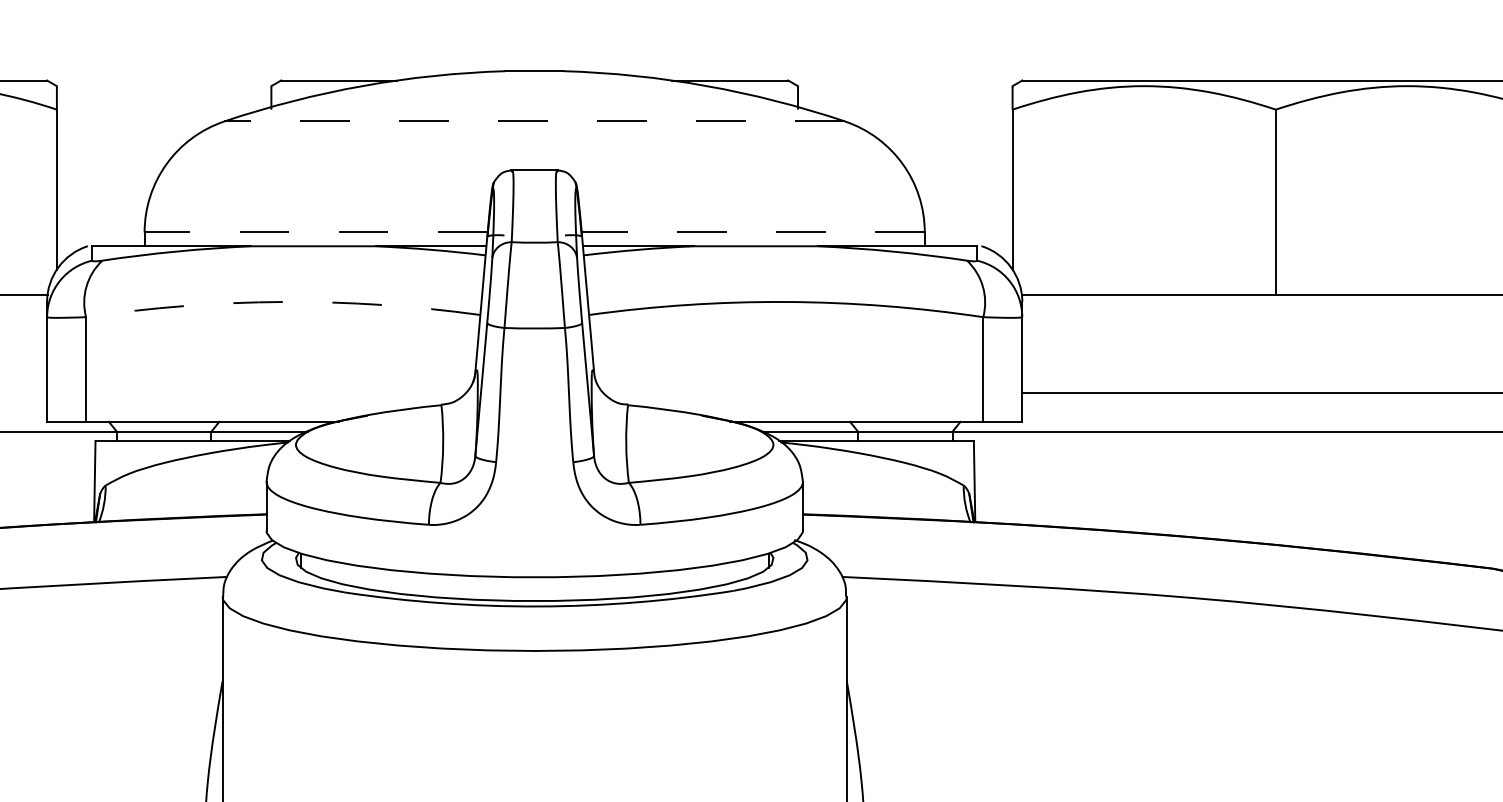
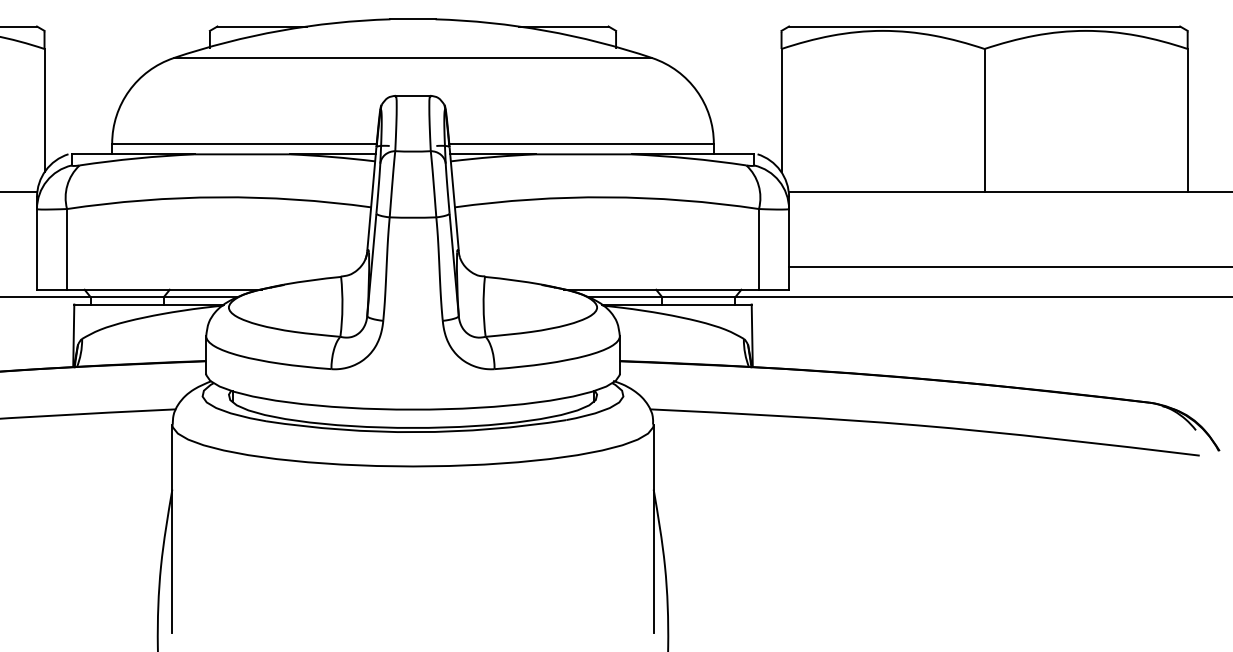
line: (534, 121) -> (412, 58), dashed -> solid
line: (314, 232) -> (243, 143), dashed -> solid
line: (753, 232) -> (581, 143), dashed -> solid
arc: (283, 302) -> (219, 197), dashed -> solid

